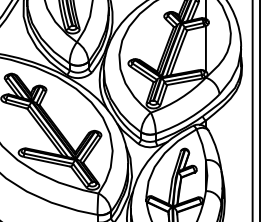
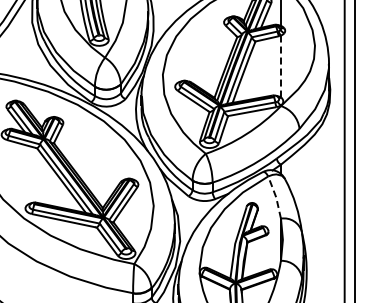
line: (205, 48) -> (280, 66), solid -> dashed
line: (202, 144) -> (276, 197), solid -> dashed

